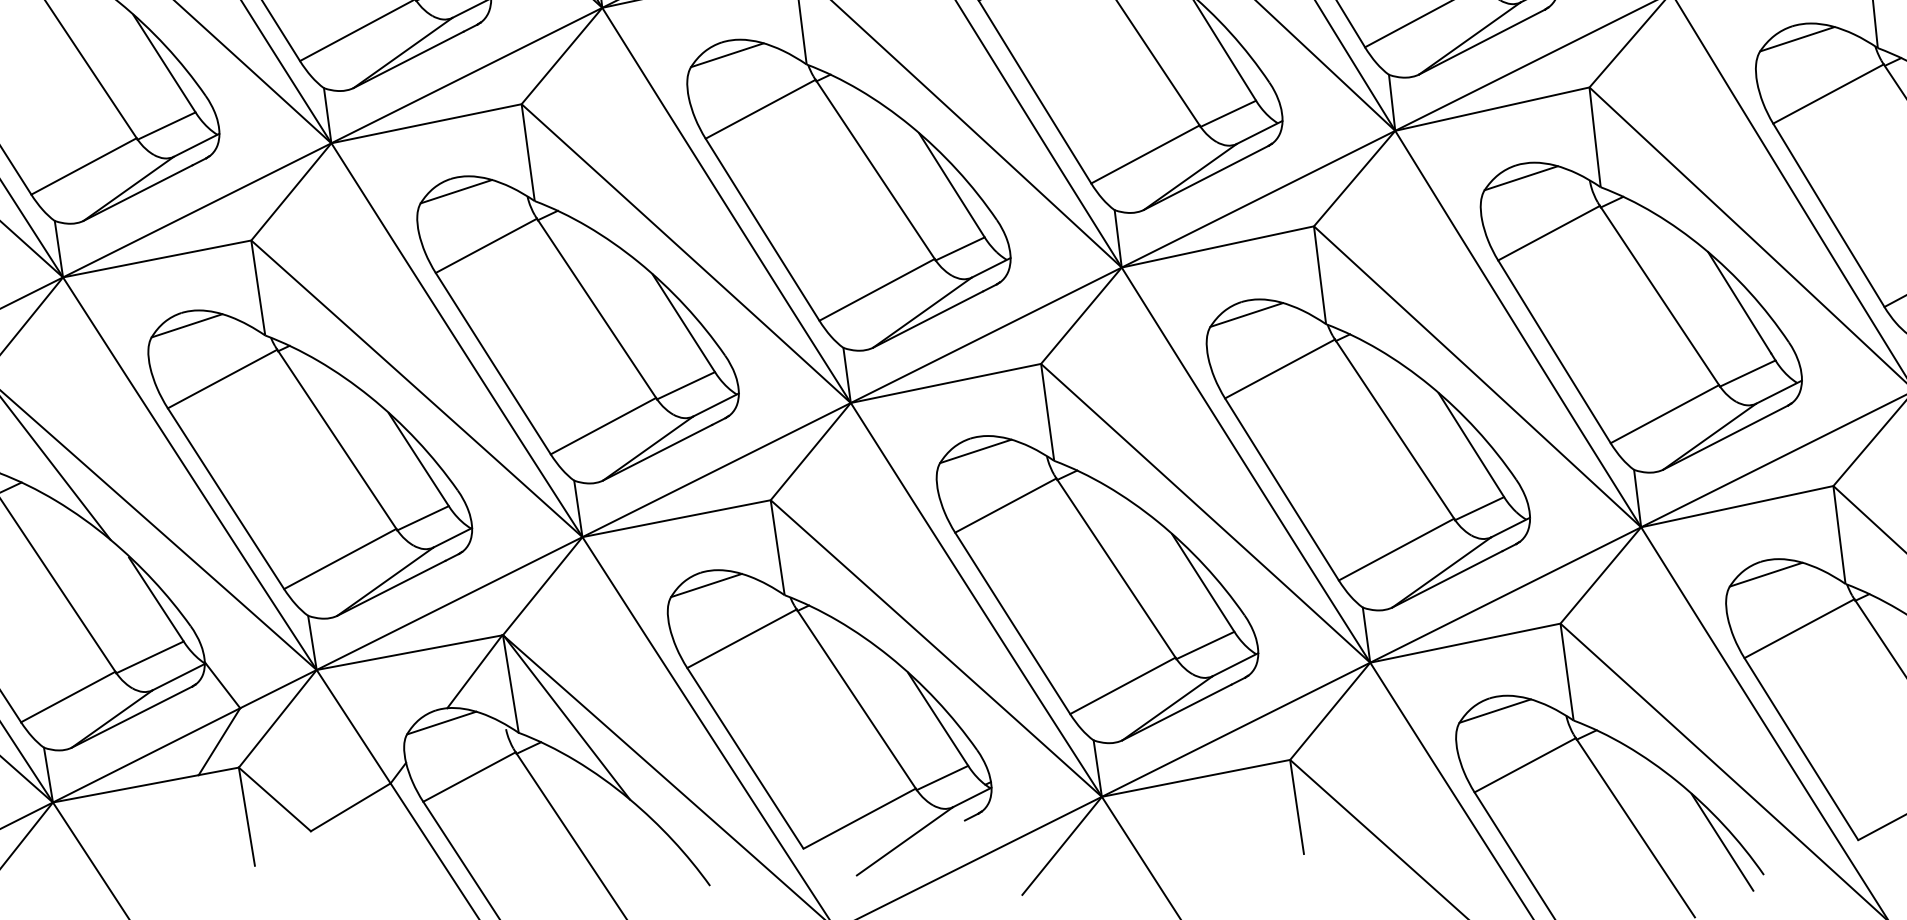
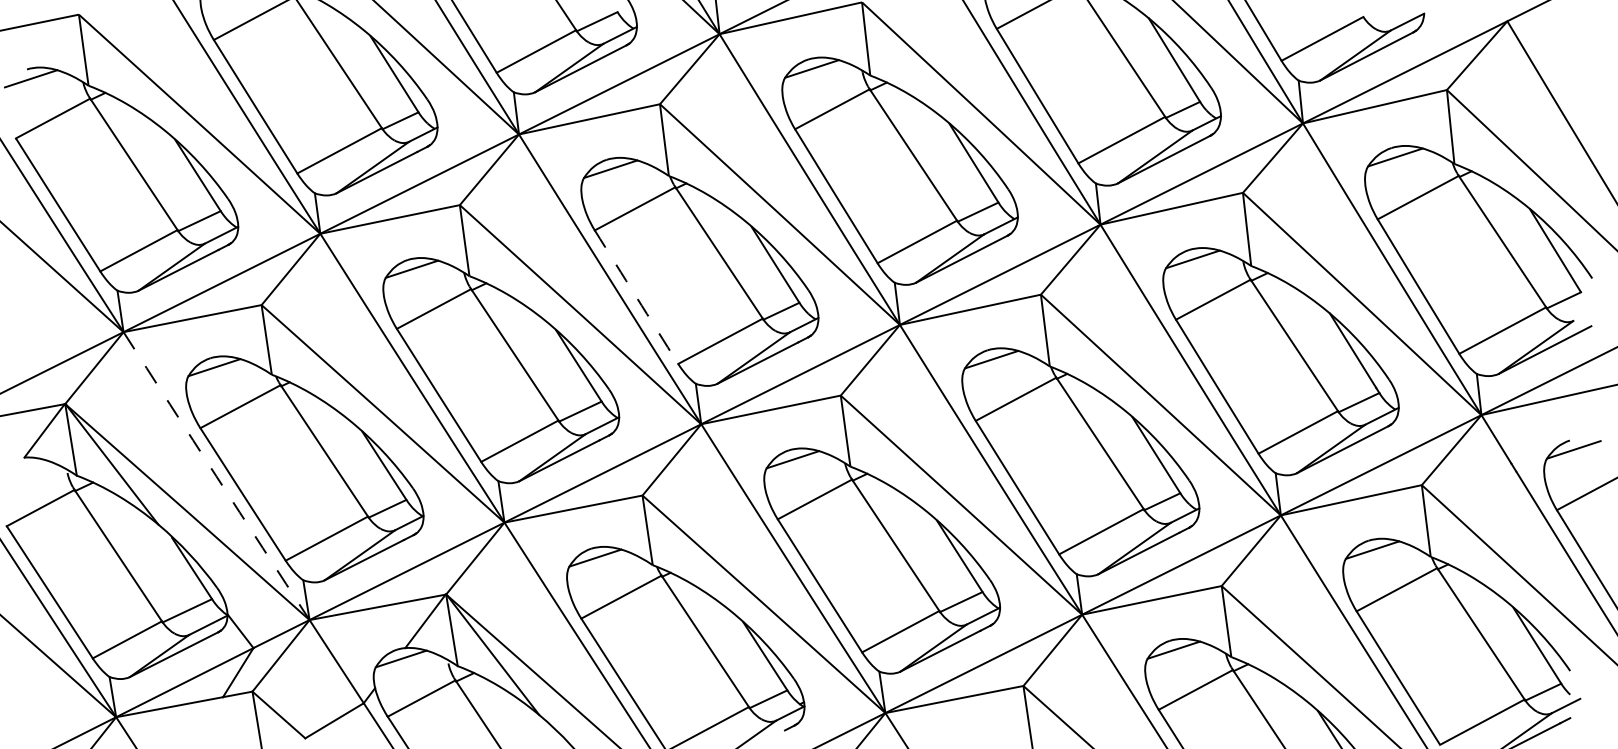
arc: (762, 230) -> (636, 297), solid -> dashed
arc: (189, 474) -> (216, 476), solid -> dashed

